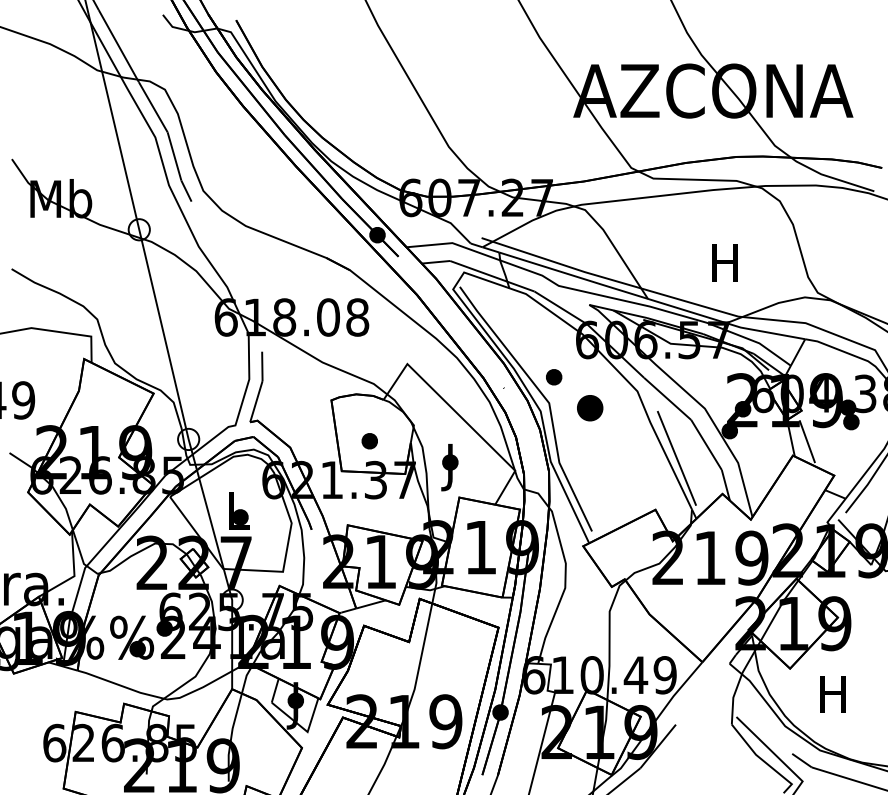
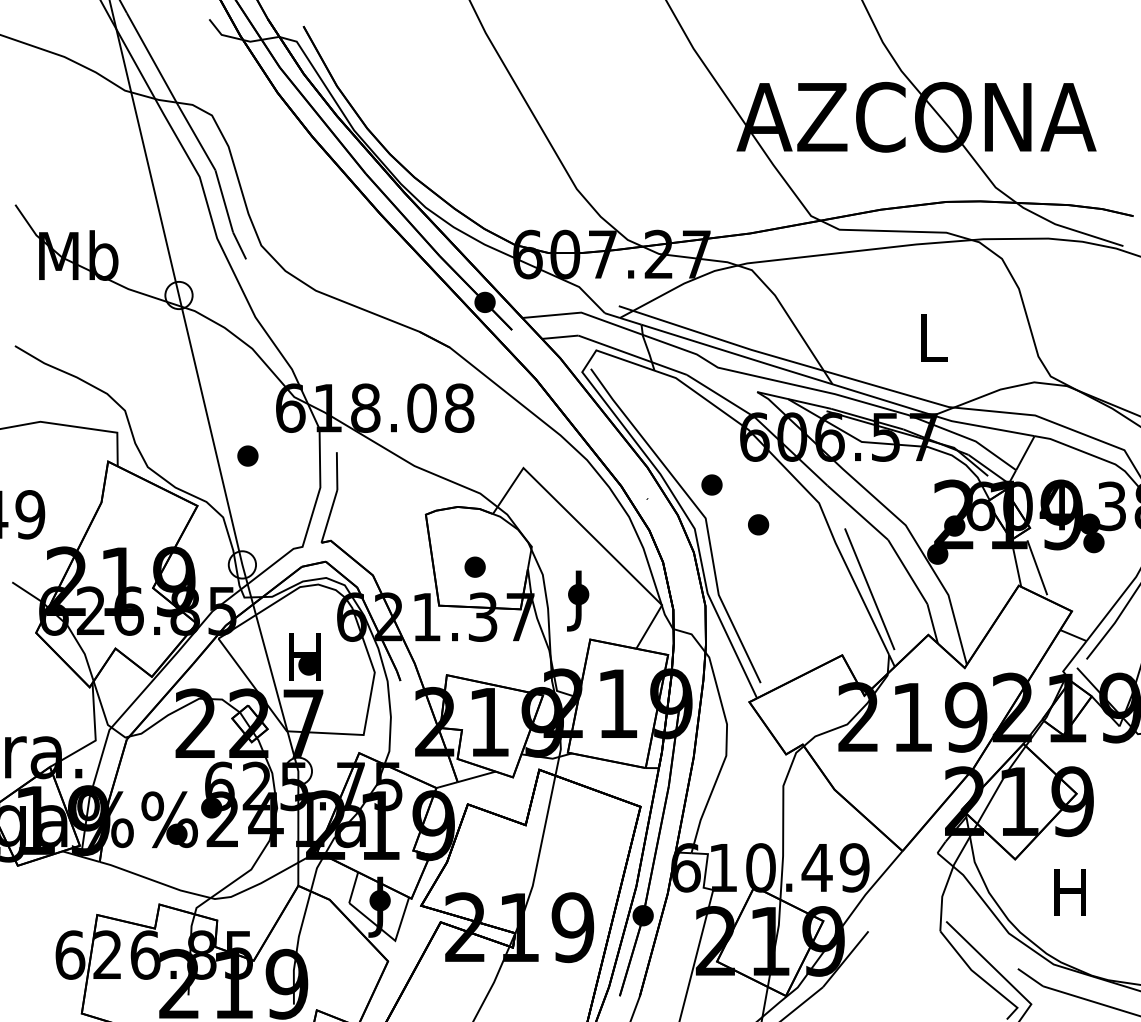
text: (724, 262) -> (931, 337), H -> L
part: (192, 354) -> (247, 455), added
part: (590, 408) -> (758, 524), size x0.62
text: (236, 510) -> (304, 656), L -> H

